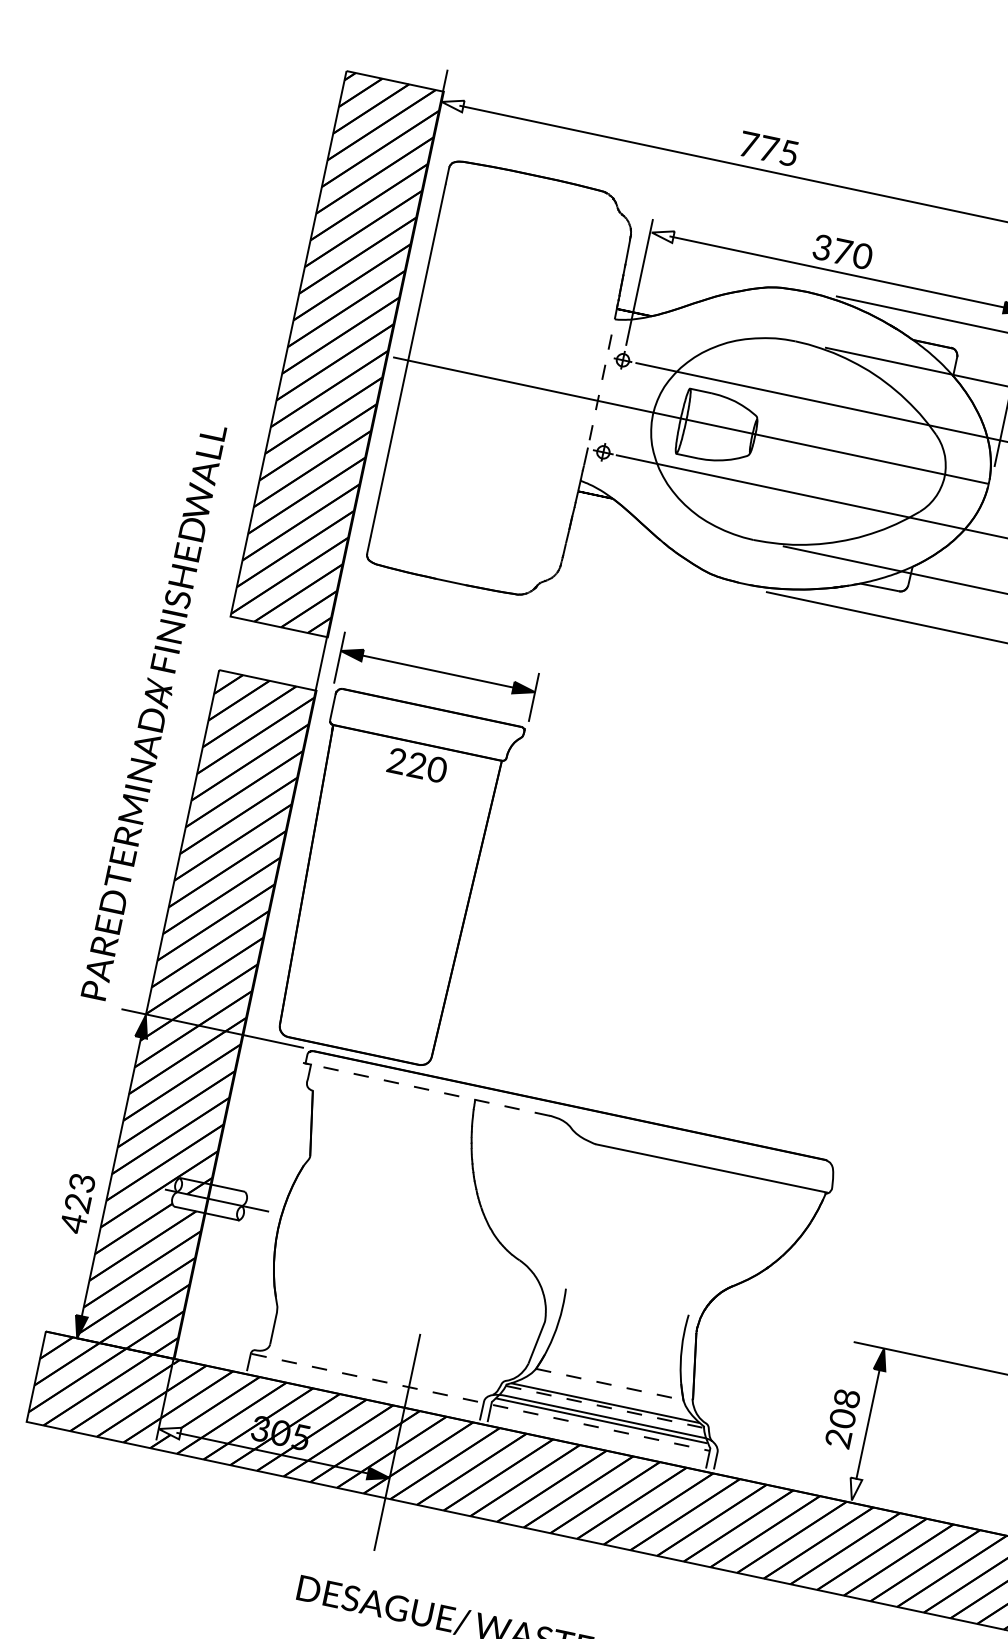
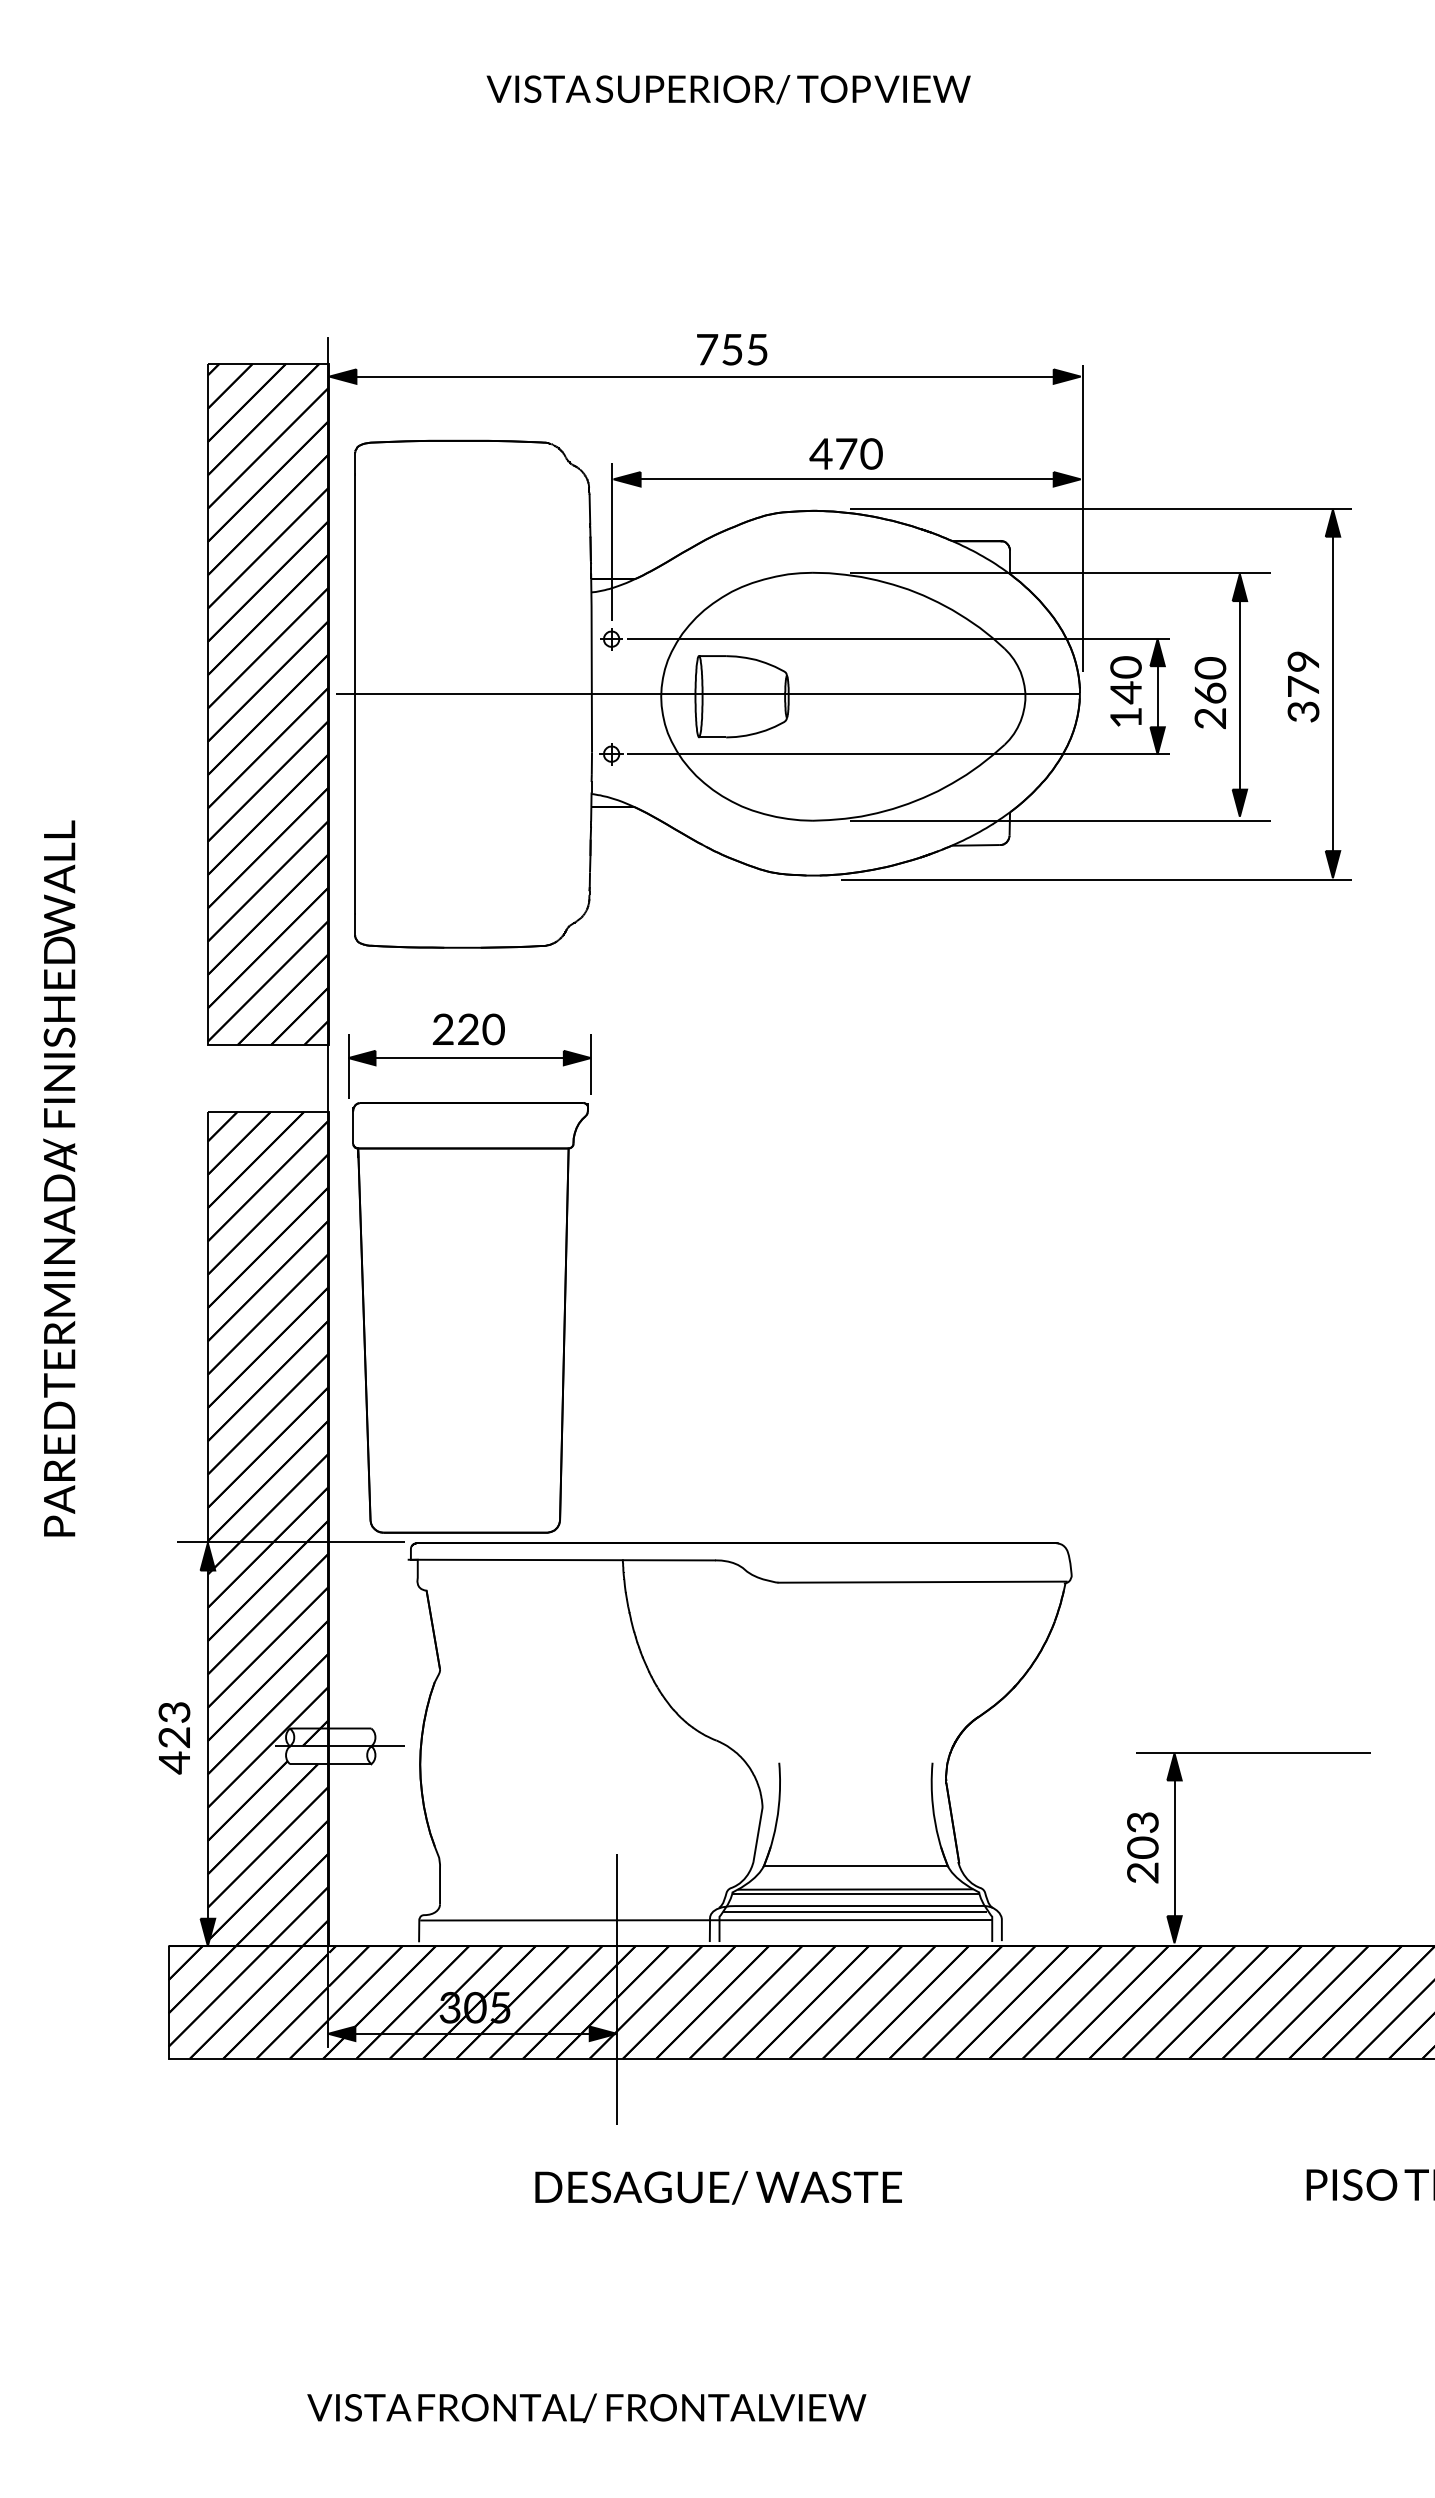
fill: (452, 104) -> (342, 376), added
text: (769, 148) -> (732, 349), 775 -> 755
fill: (662, 234) -> (626, 479), added
text: (821, 247) -> (820, 453), 370 -> 470
line: (602, 375) -> (591, 662), dashed -> solid
text: (154, 712) -> (60, 1178), moved
text: (417, 765) -> (468, 1029), moved
line: (426, 1089) -> (561, 1560), dashed -> solid
text: (77, 1203) -> (174, 1738), moved
line: (610, 1384) -> (856, 1866), dashed -> solid
text: (846, 1398) -> (1142, 1822), 208 -> 203
line: (480, 1402) -> (706, 1920), dashed -> solid
line: (605, 1407) -> (856, 1894), dashed -> solid
fill: (169, 1431) -> (341, 2033), added
fill: (854, 1489) -> (1174, 1929), added

